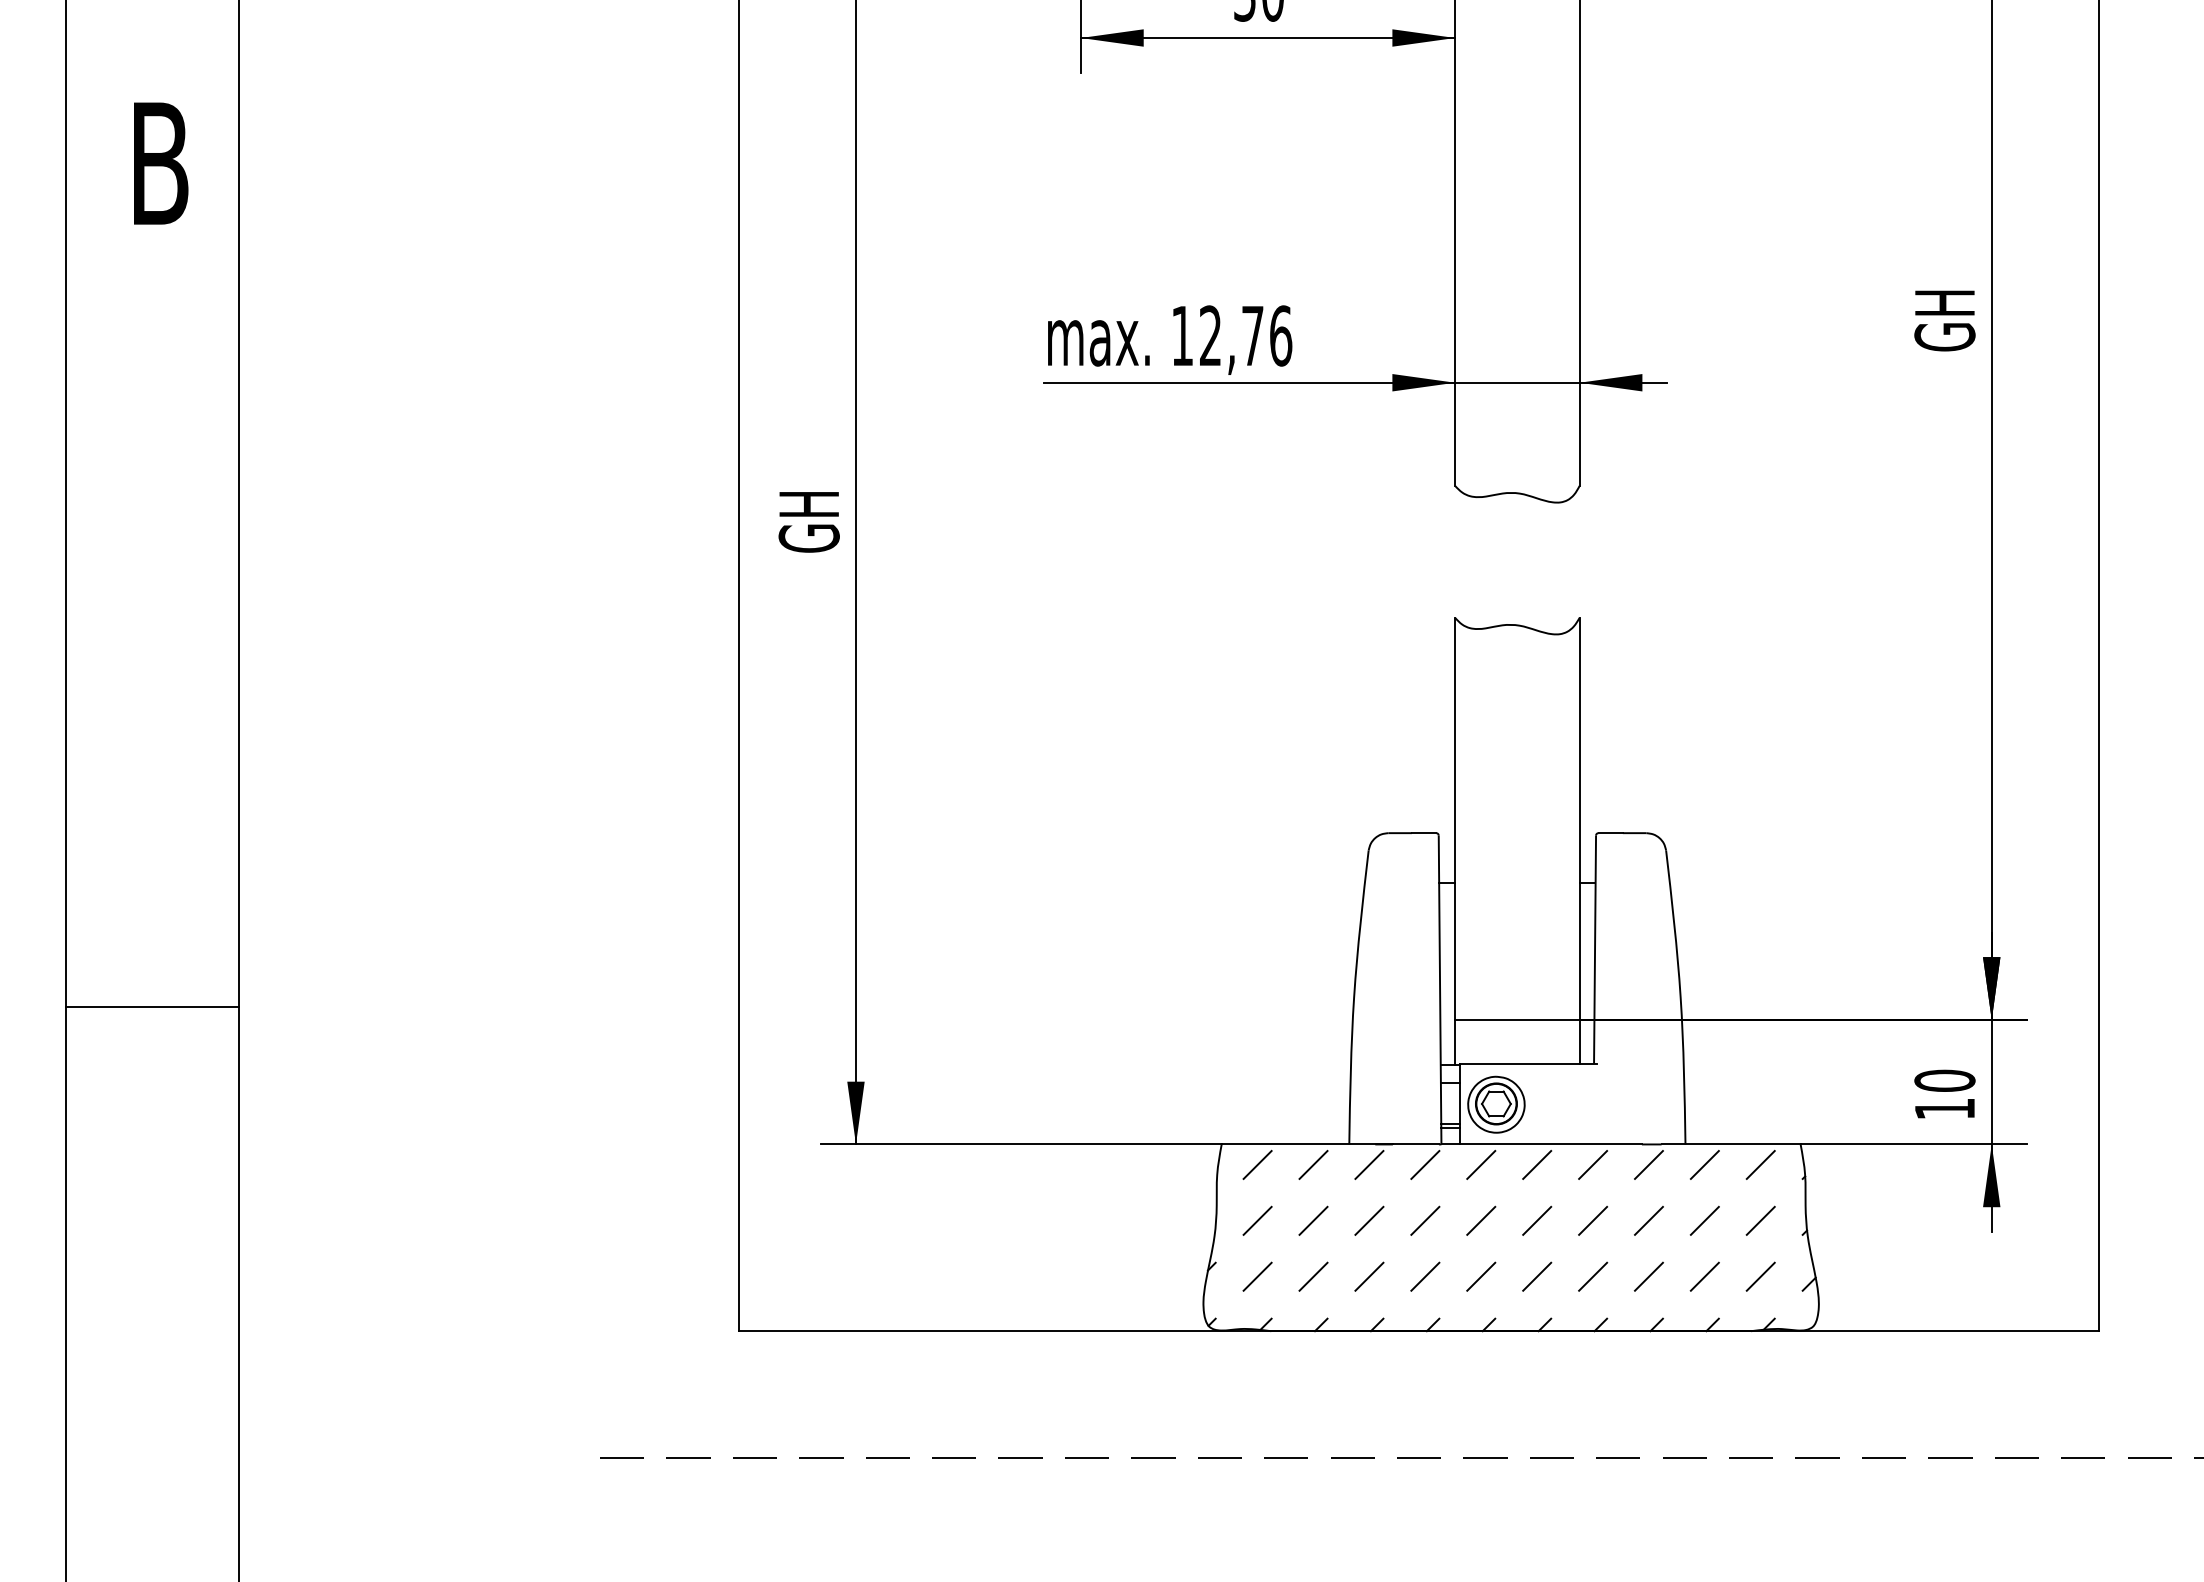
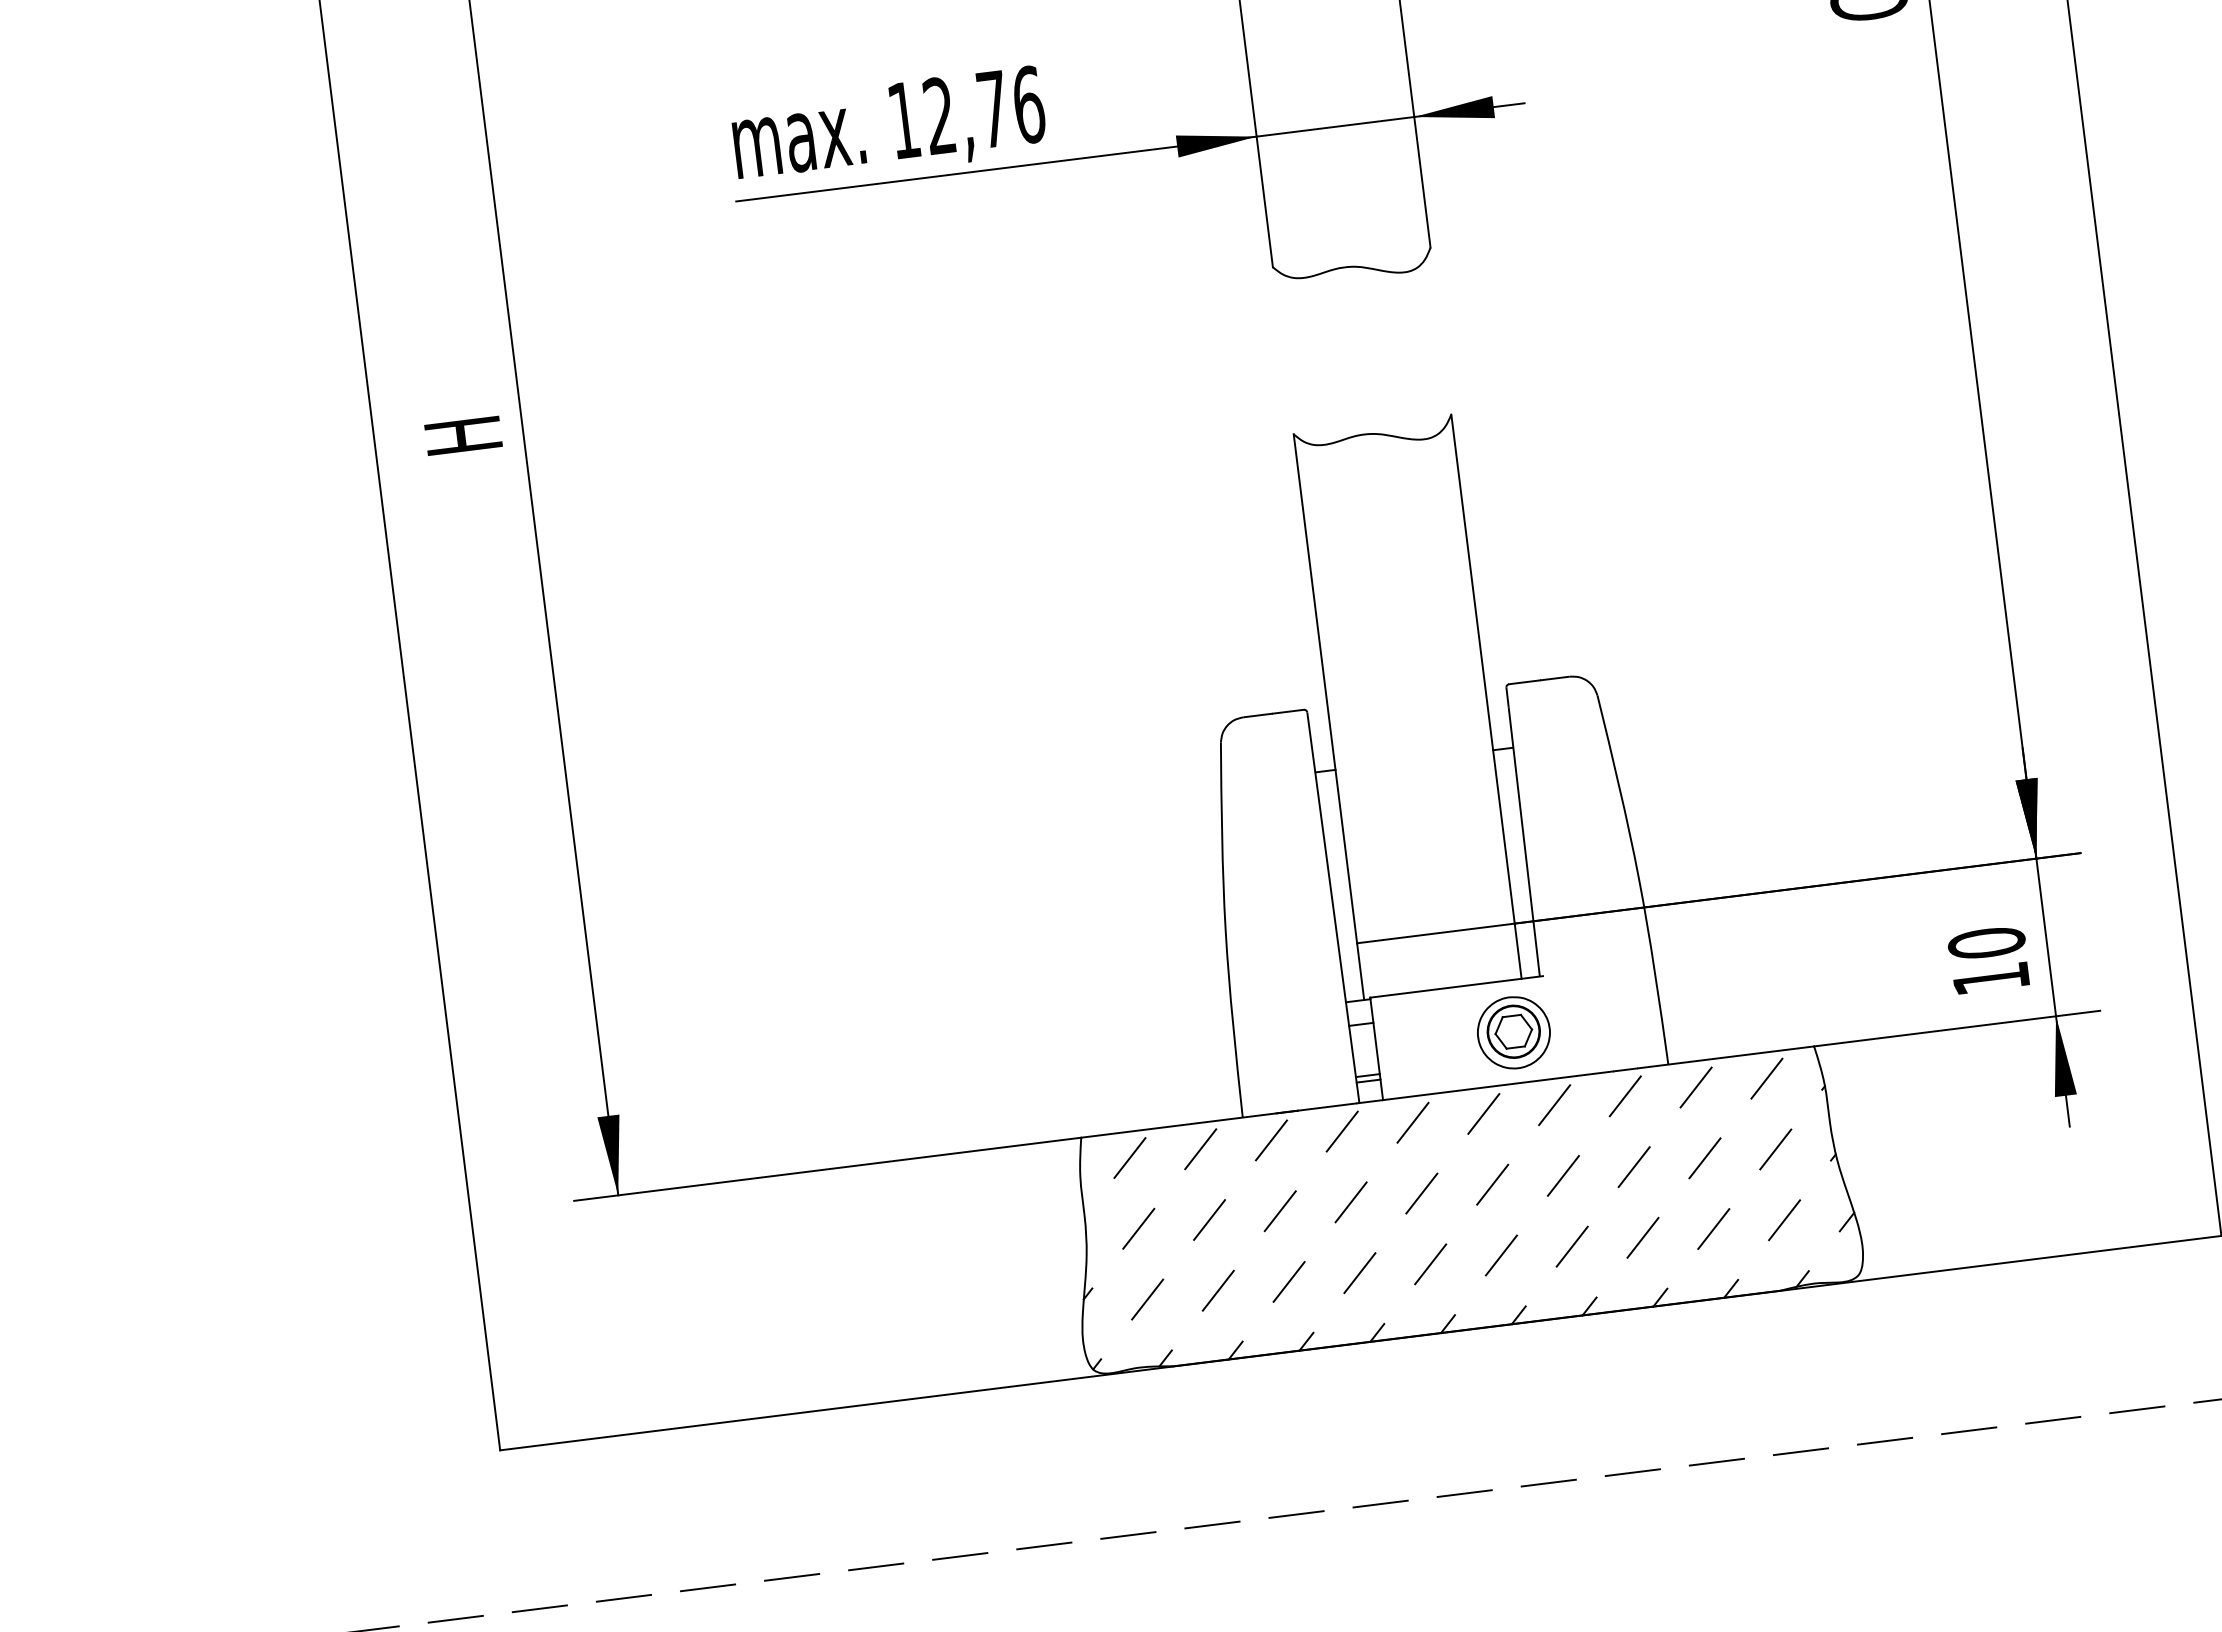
text: (808, 522) -> (460, 415), GH -> H
part: (1496, 1104) -> (1513, 1032), moved

